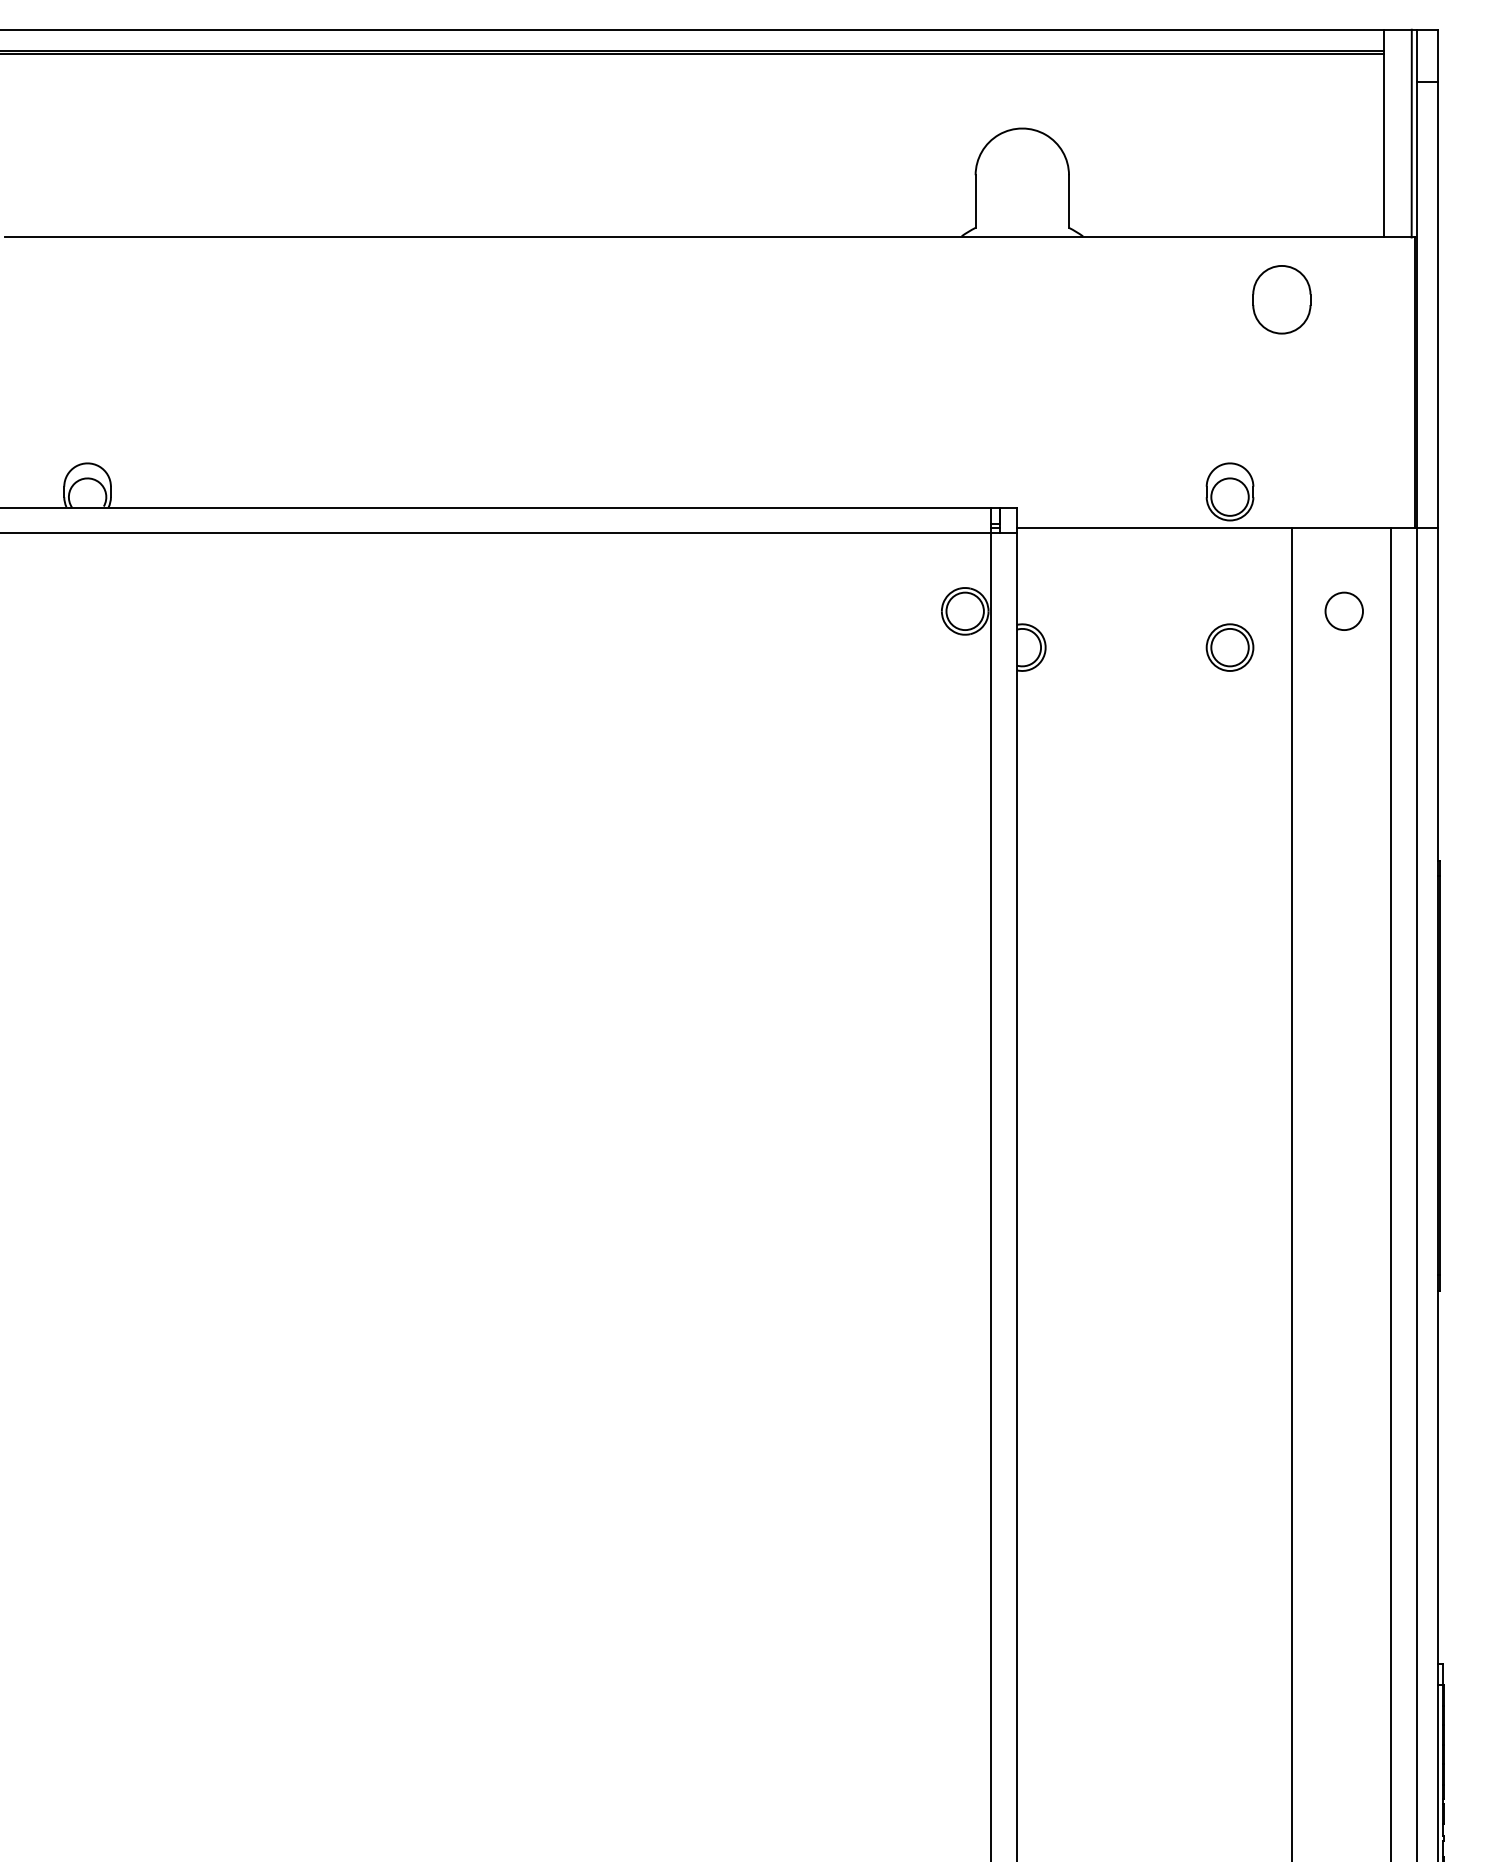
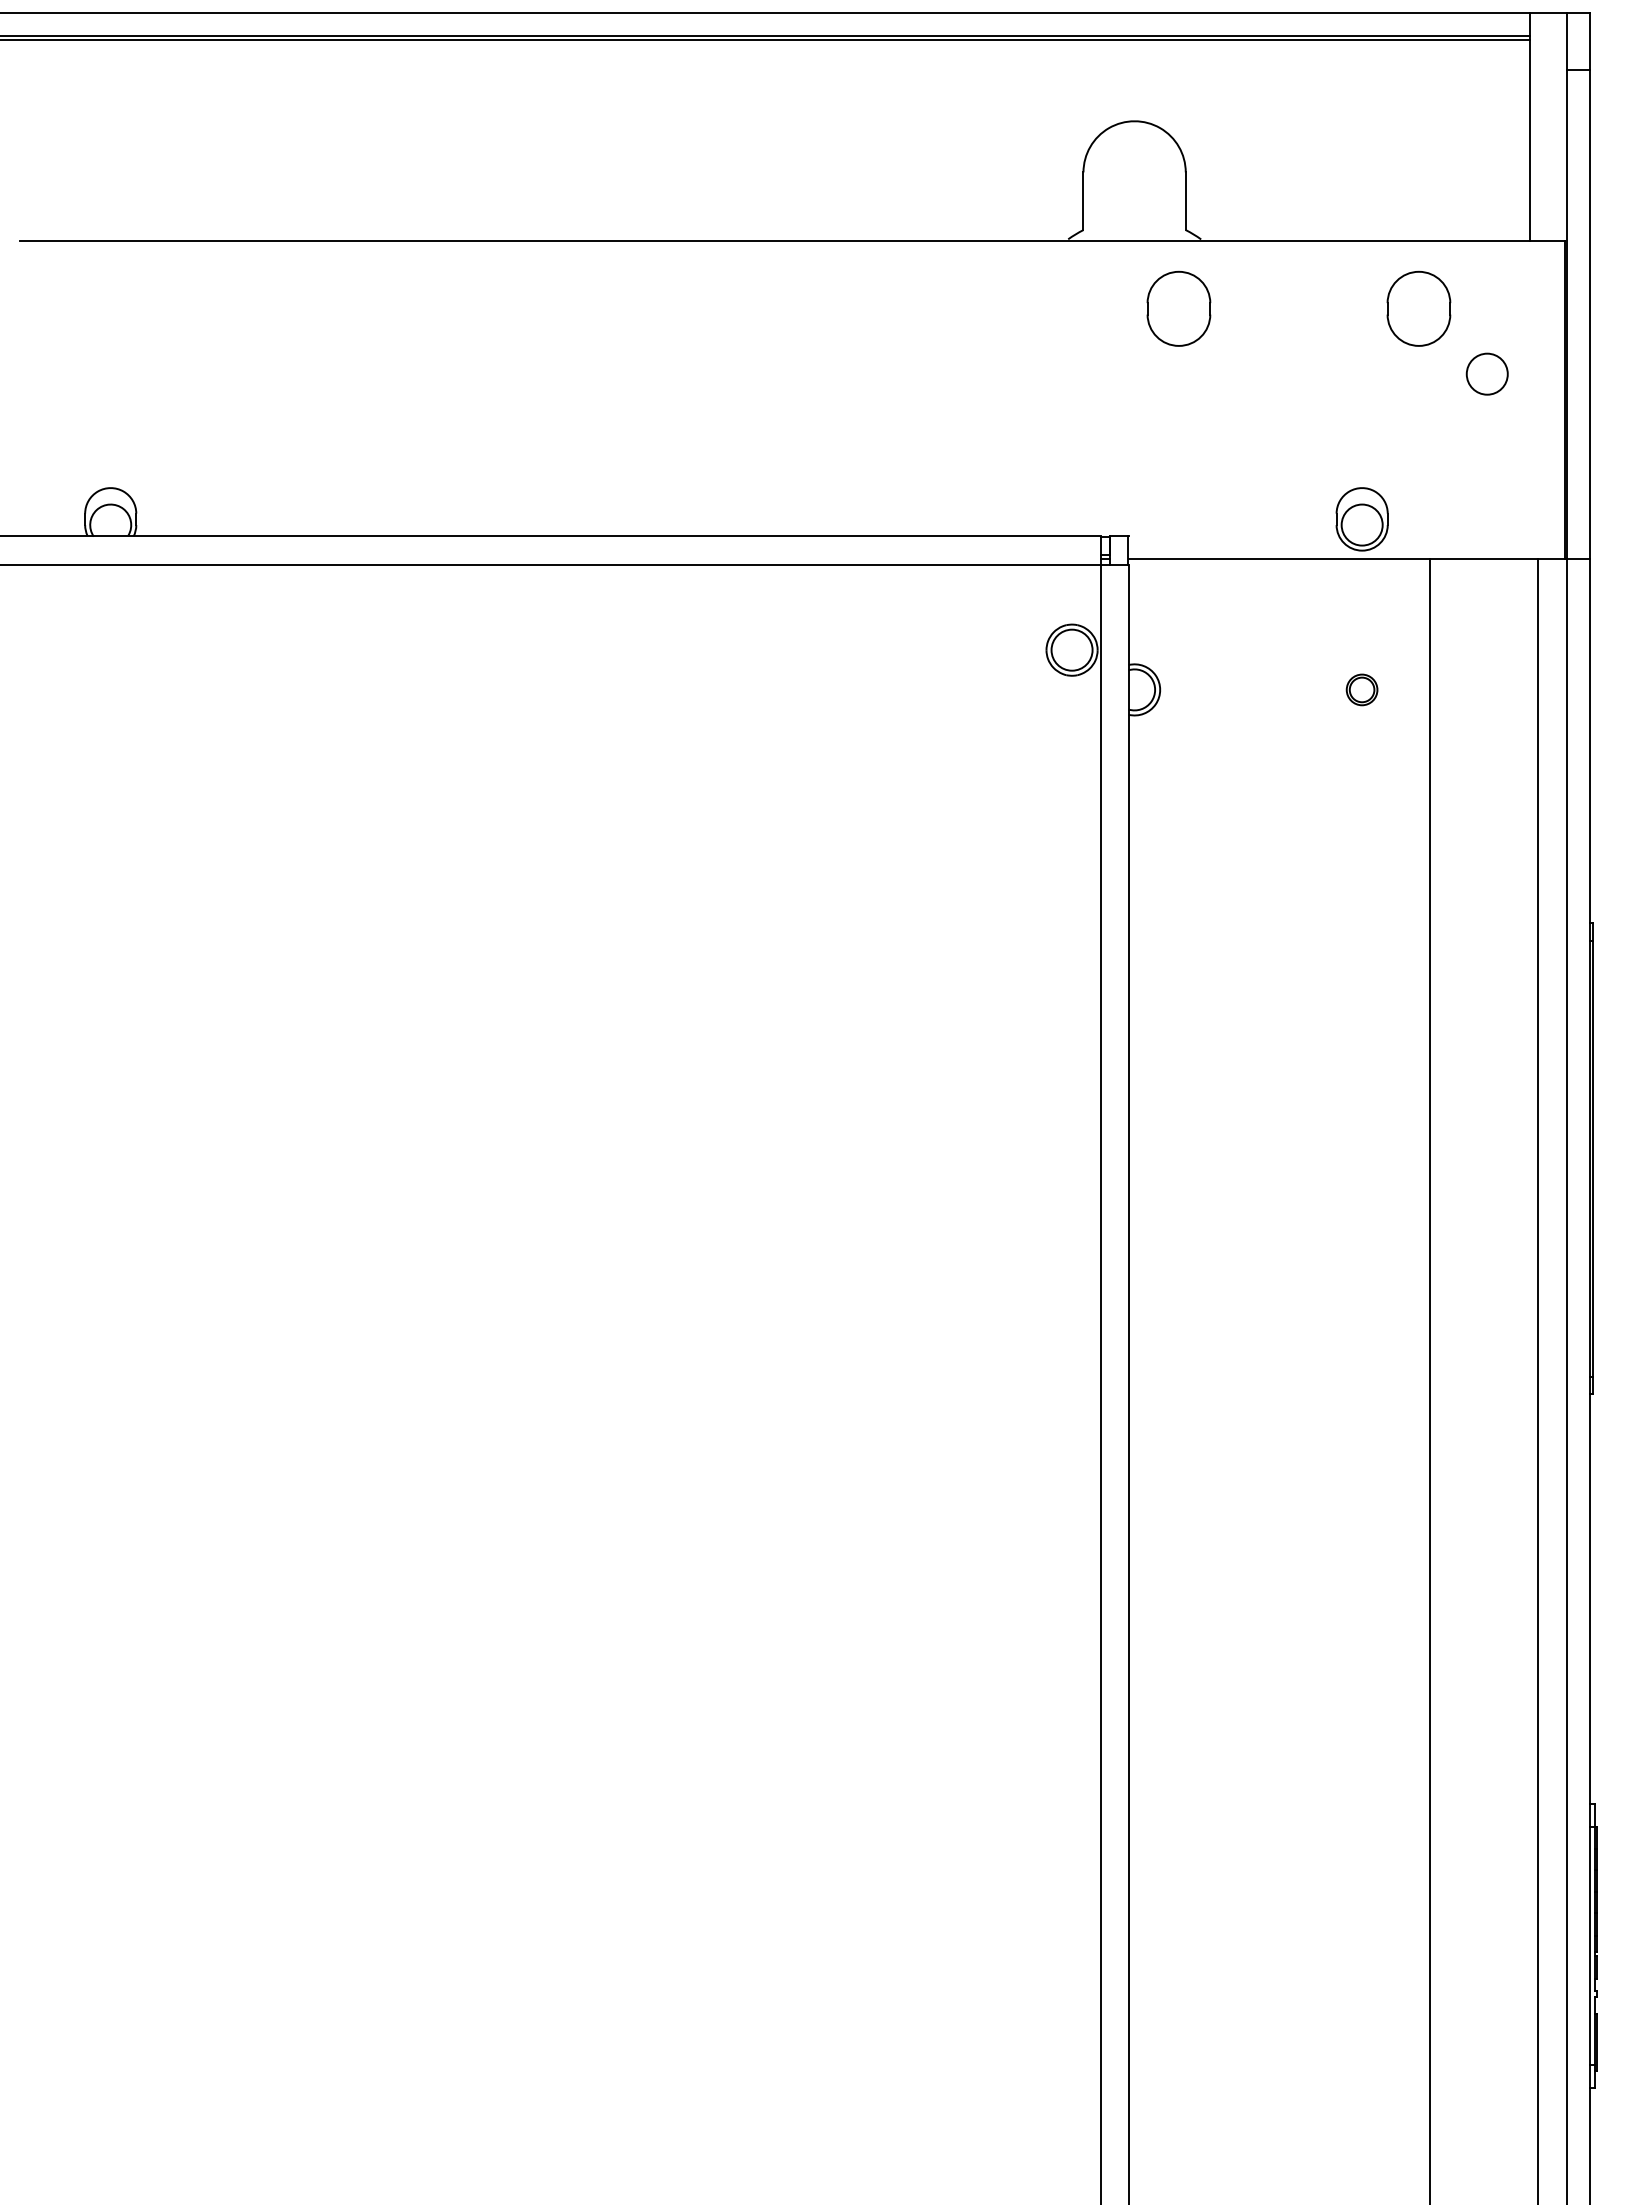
line: (1412, 133) -> (1561, 126), removed
part: (1062, 299) -> (1178, 308), added
circle: (1343, 610) -> (1486, 373), moved
part: (1229, 647) -> (1361, 689), size x0.6

